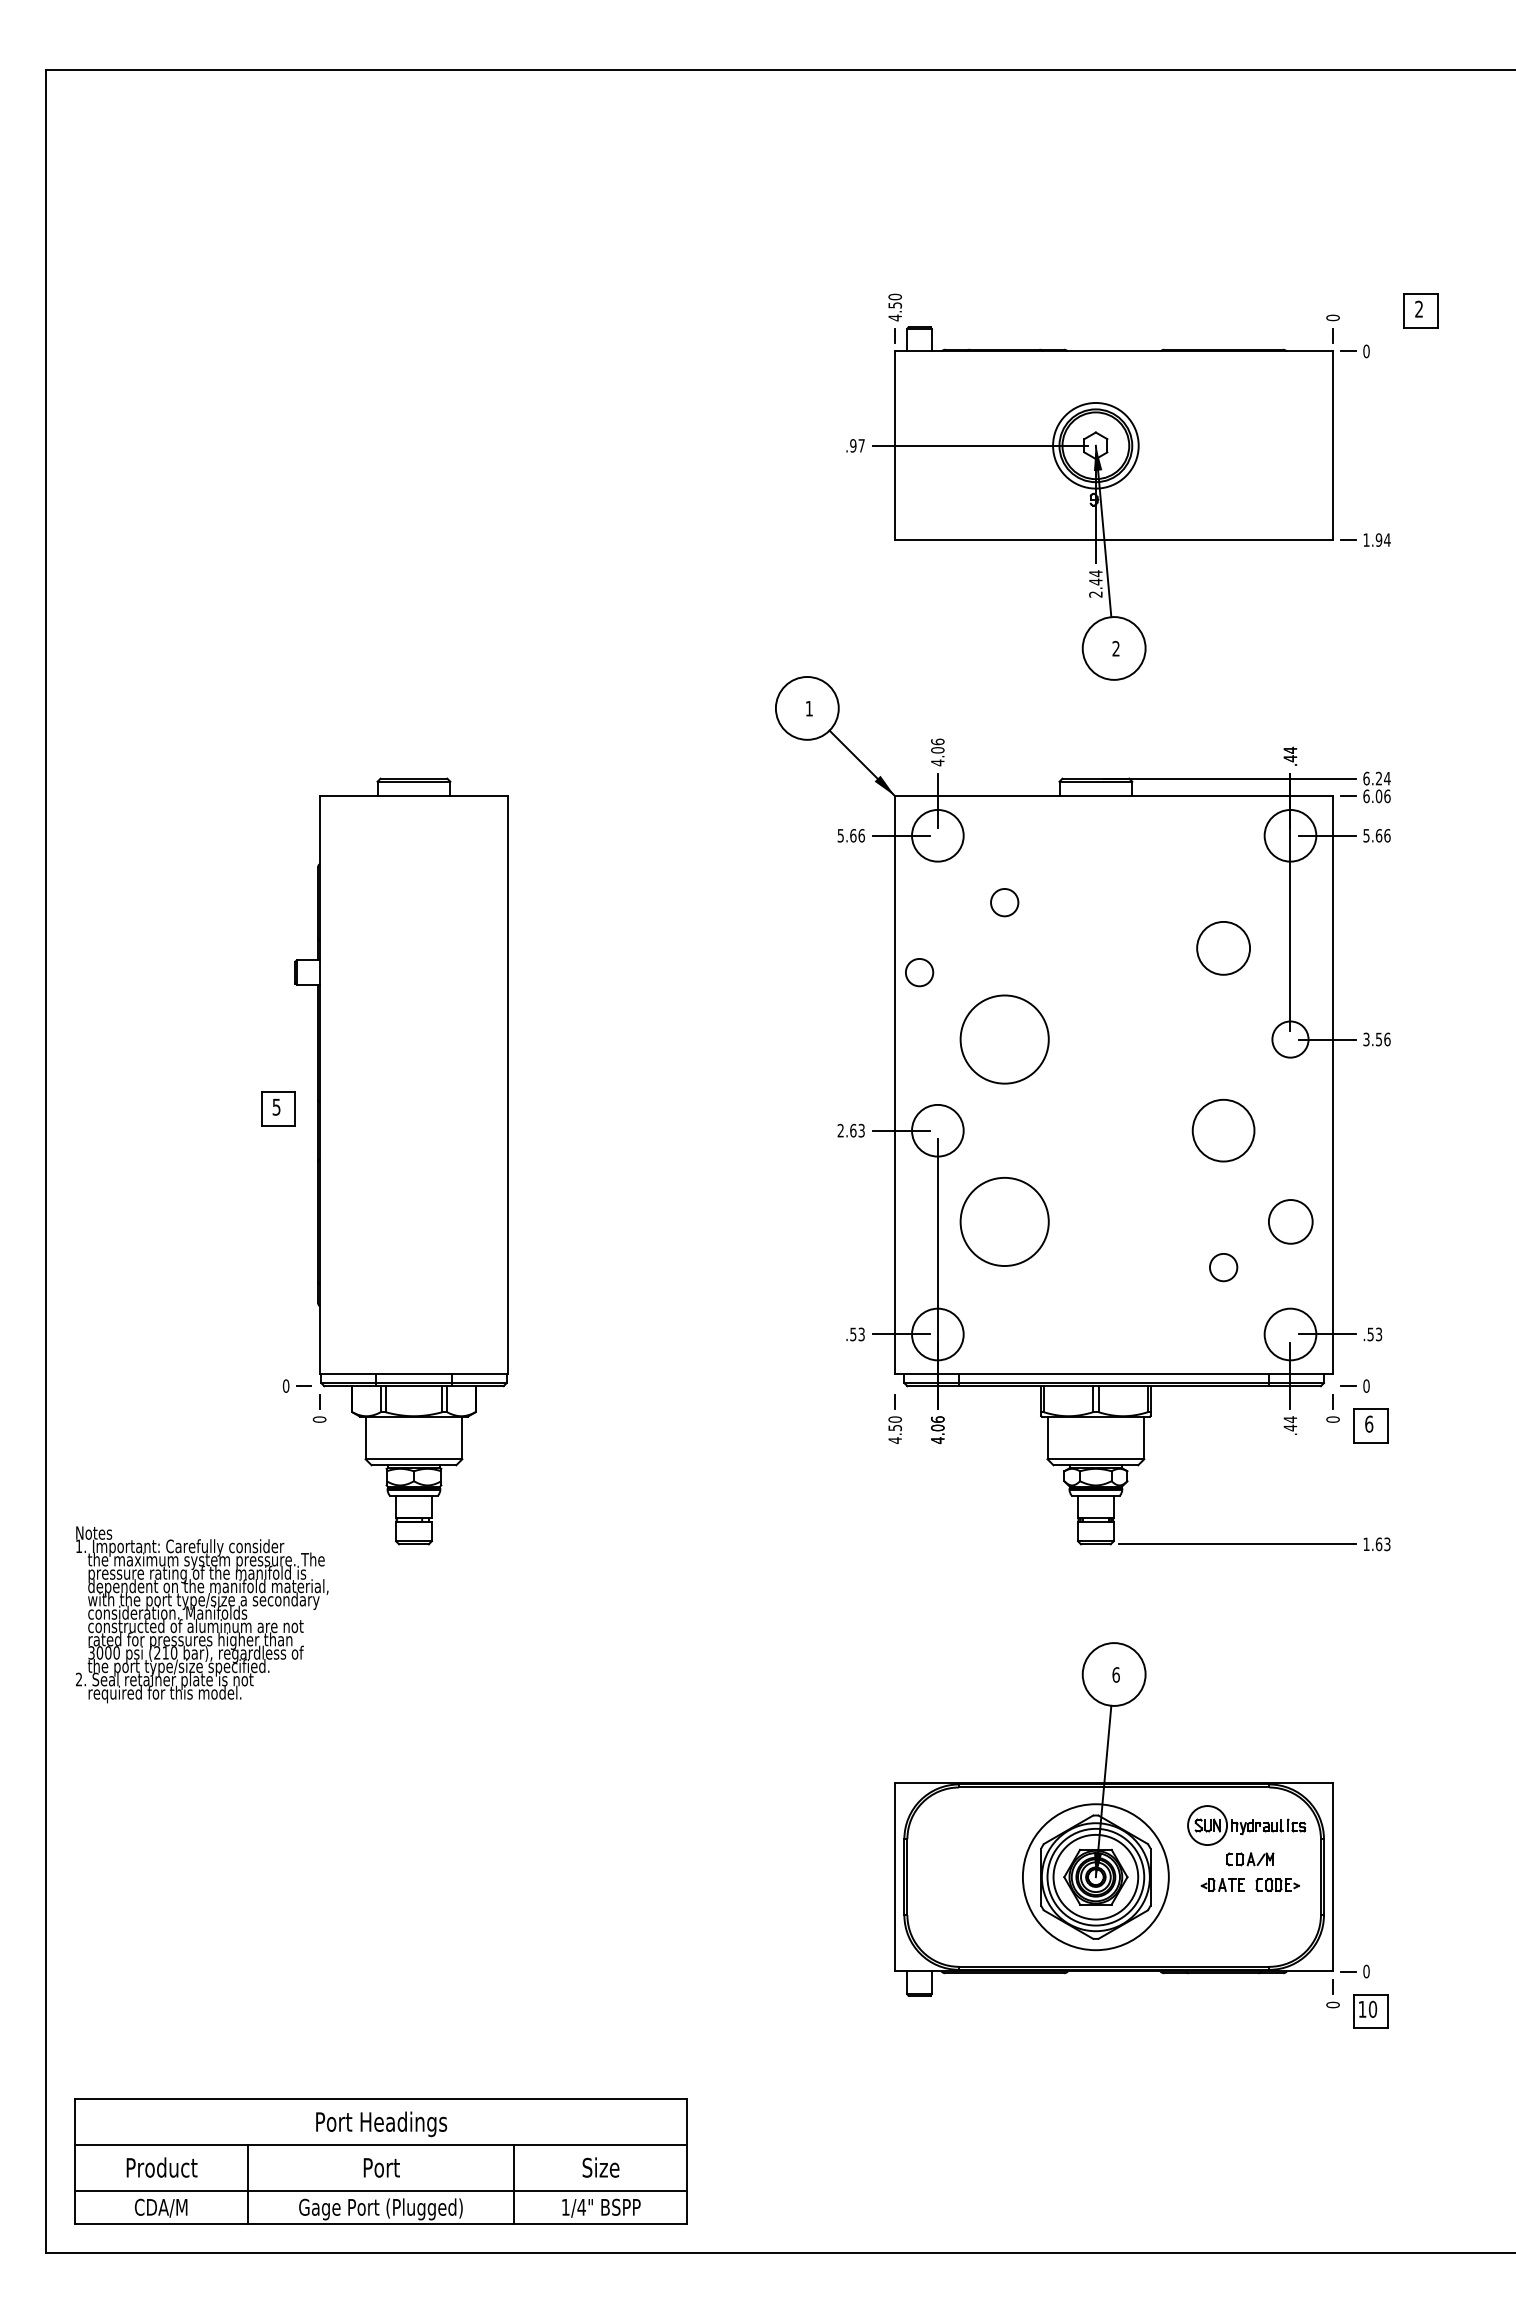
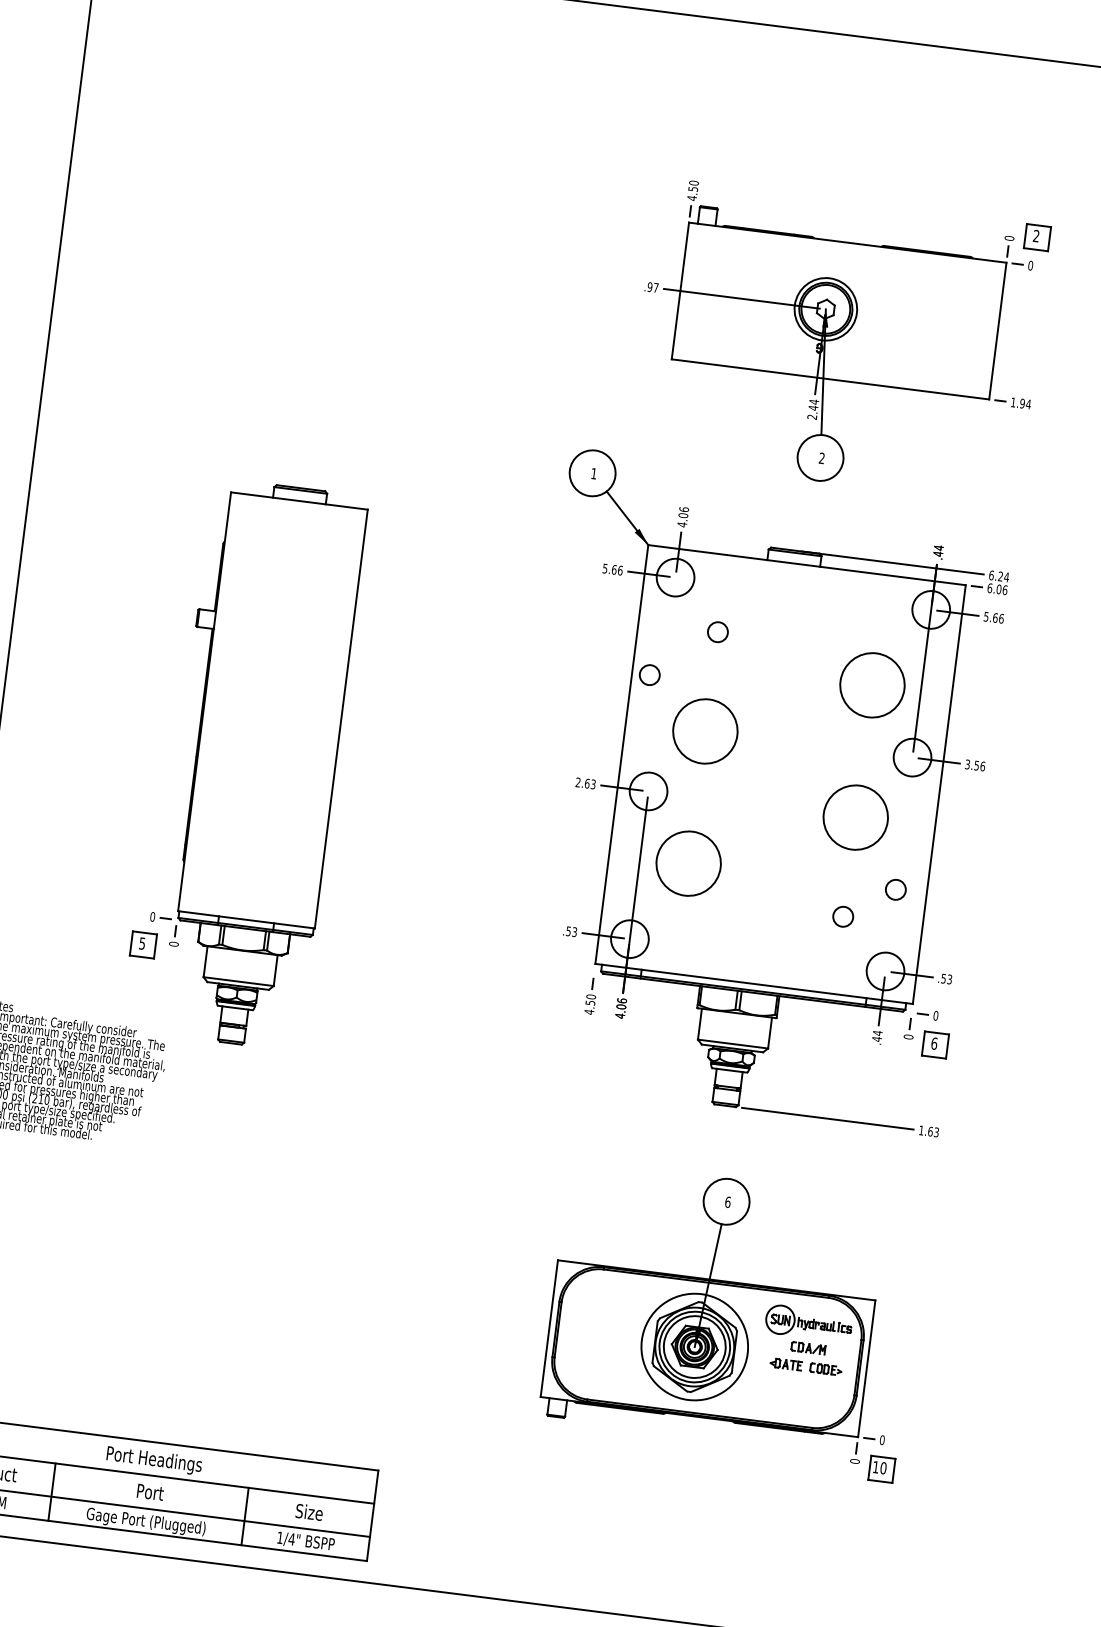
part: (1420, 310) -> (1037, 237), moved
circle: (1223, 948) -> (872, 685), size x1.67
circle: (1290, 1039) -> (912, 757), size x1.43
part: (278, 1108) -> (143, 944), moved
circle: (1223, 1130) -> (855, 817), size x1.43
circle: (1289, 1221) -> (895, 889), size x0.62

